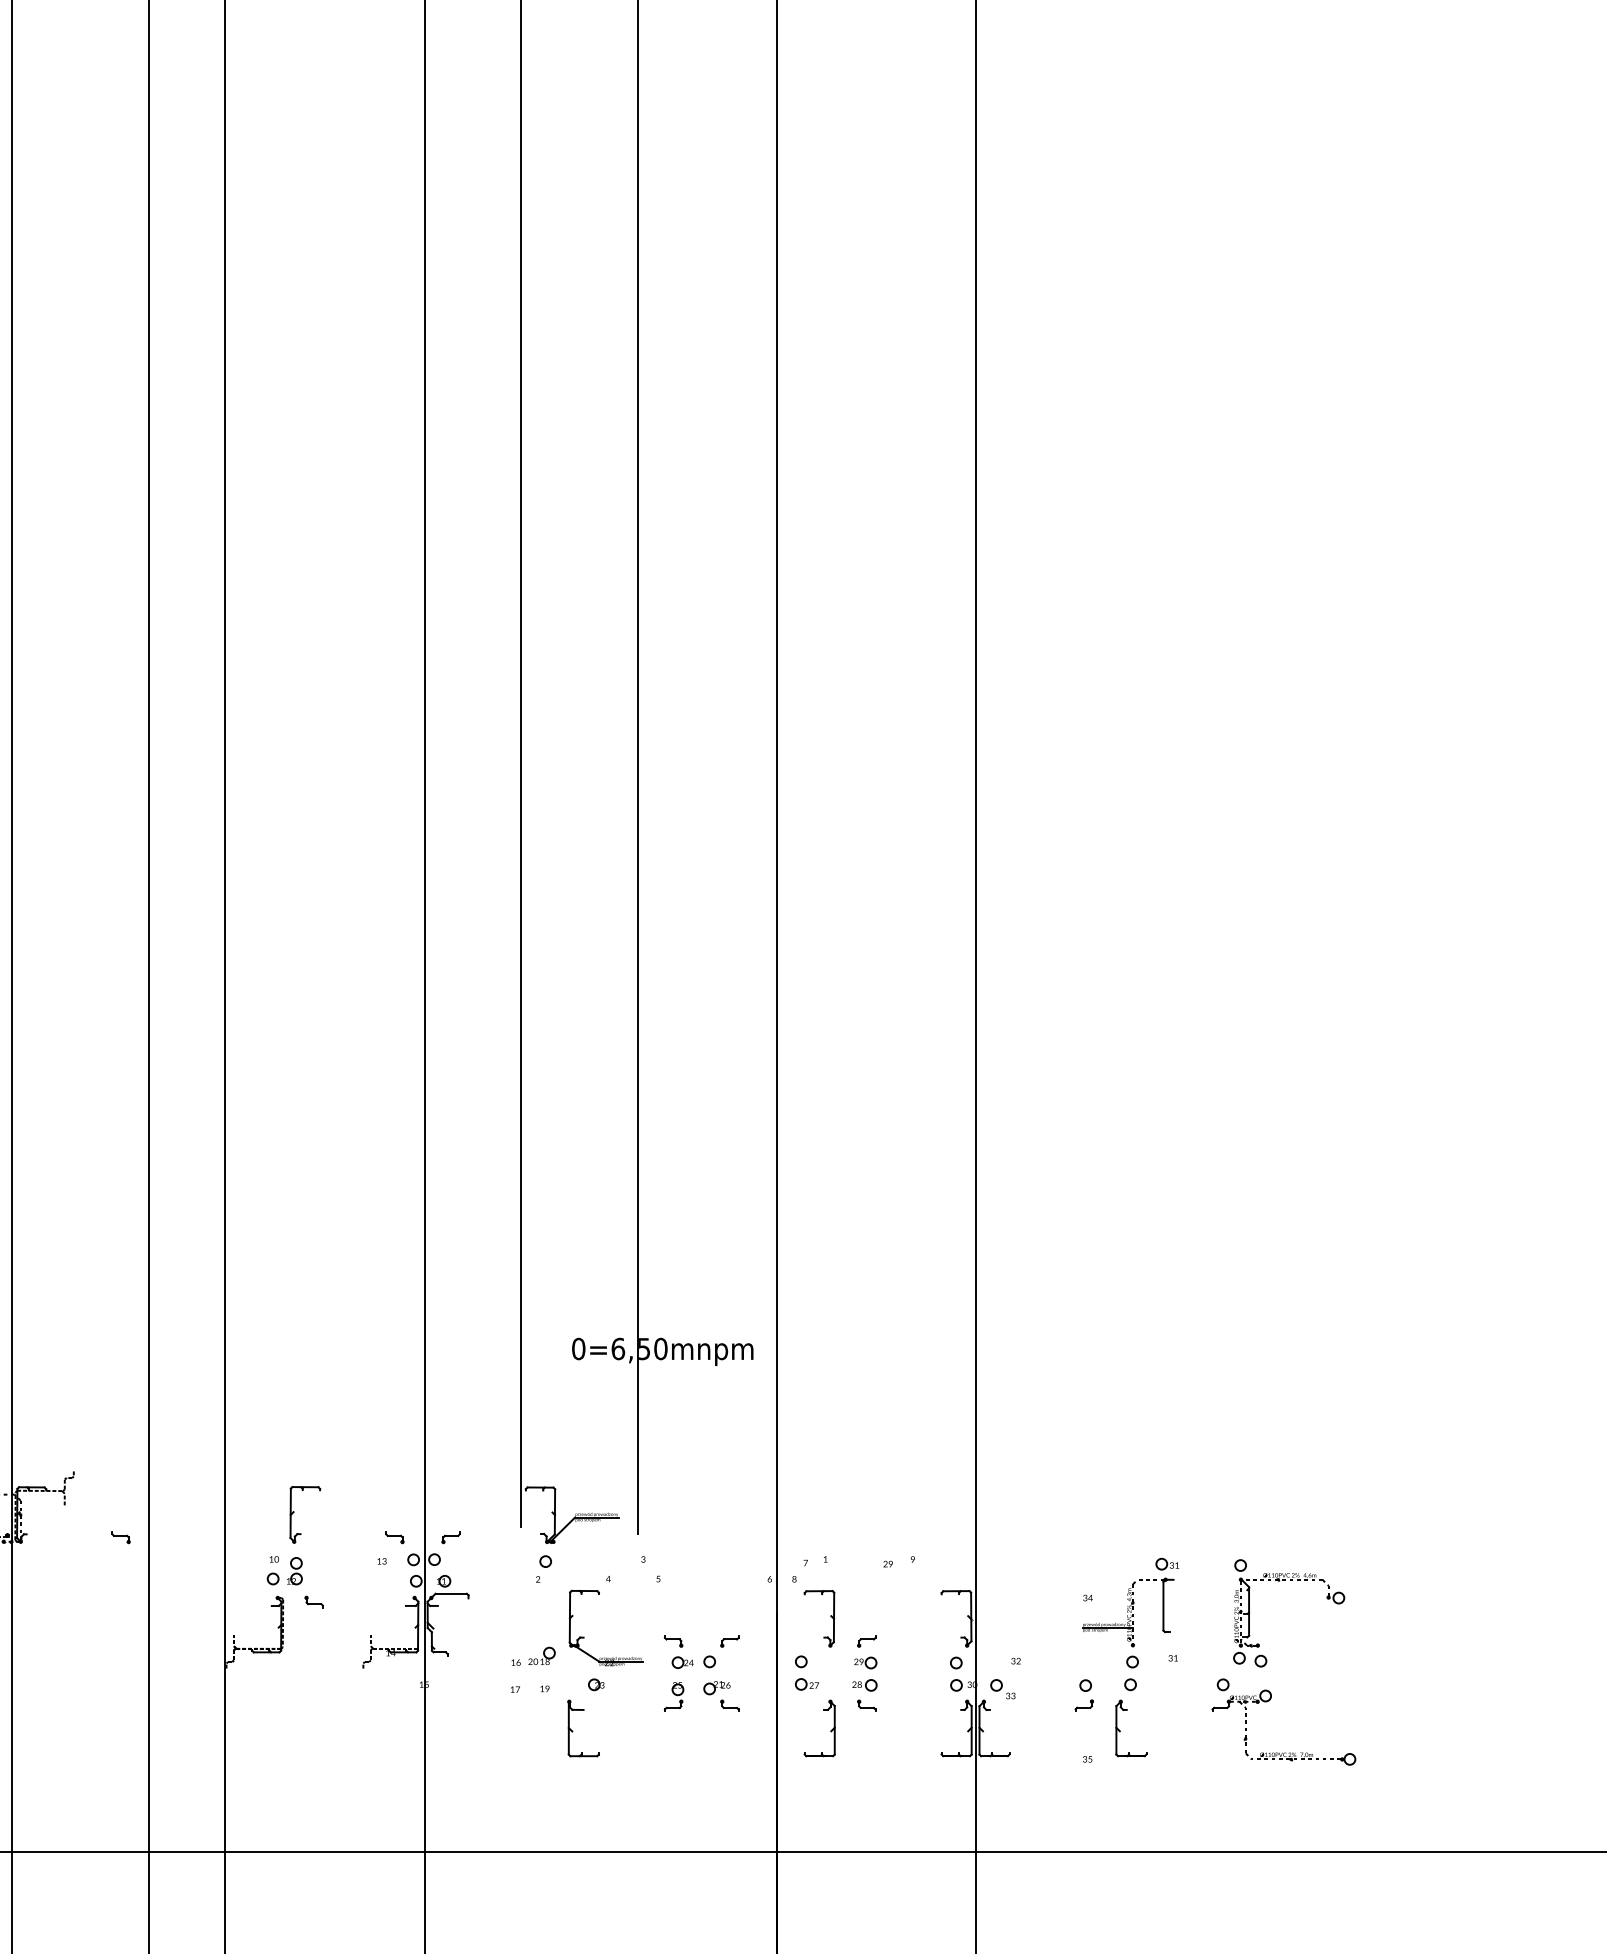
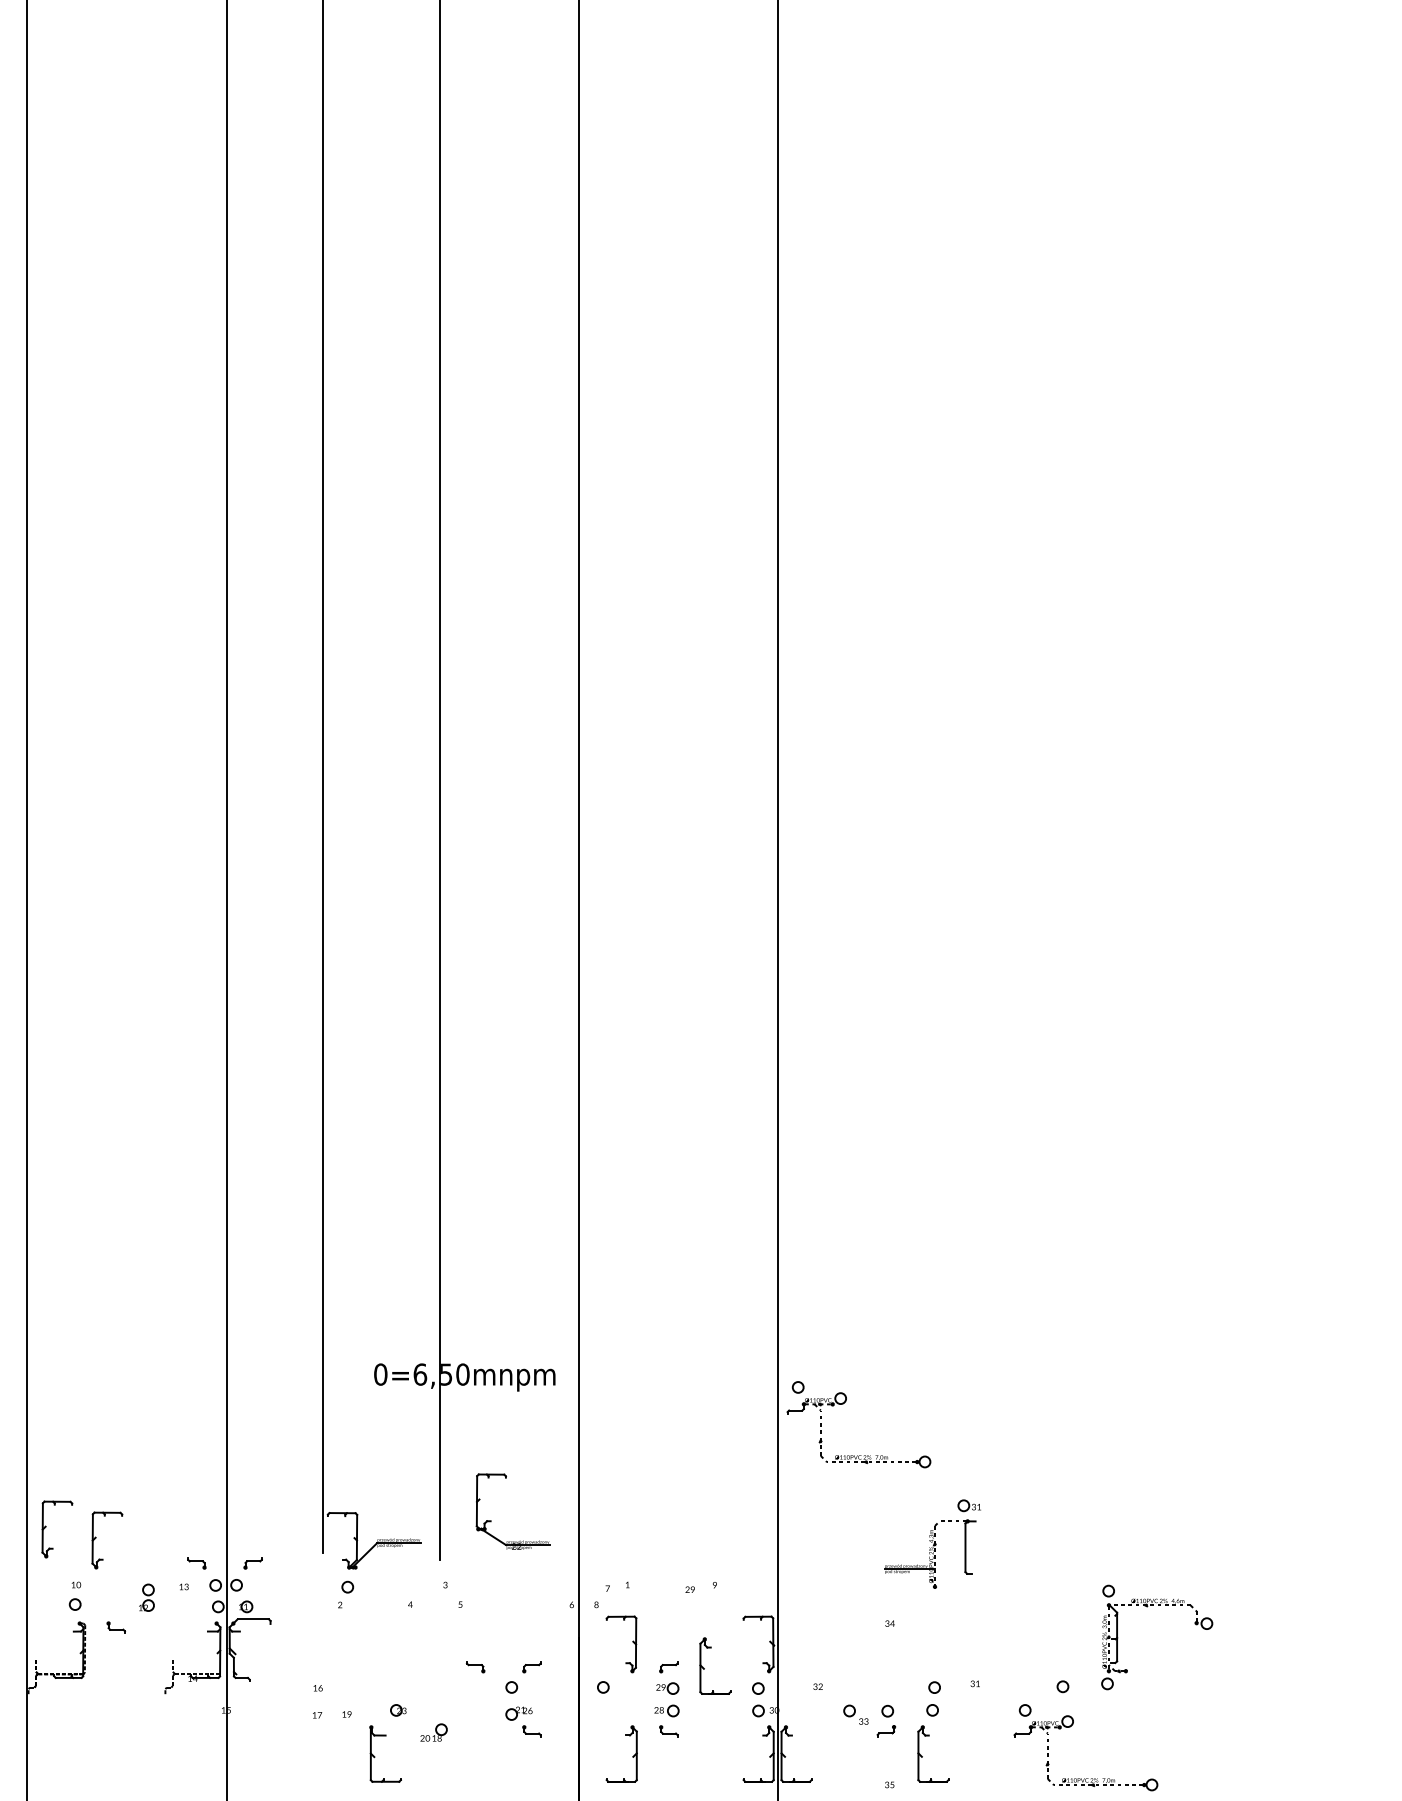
part: (1042, 1378) -> (844, 1404), added
part: (244, 1501) -> (46, 1527), added
part: (294, 1571) -> (146, 1598), moved
part: (1290, 1580) -> (1158, 1606), moved
part: (1130, 1602) -> (932, 1544), moved
part: (584, 1636) -> (491, 1520), moved
part: (902, 1642) -> (704, 1668), added
part: (541, 1655) -> (433, 1732), moved
part: (682, 1662) -> (484, 1688), removed
part: (806, 1684) -> (608, 1710), removed
part: (1002, 1689) -> (855, 1715), moved
part: (673, 1696) -> (475, 1722), removed

